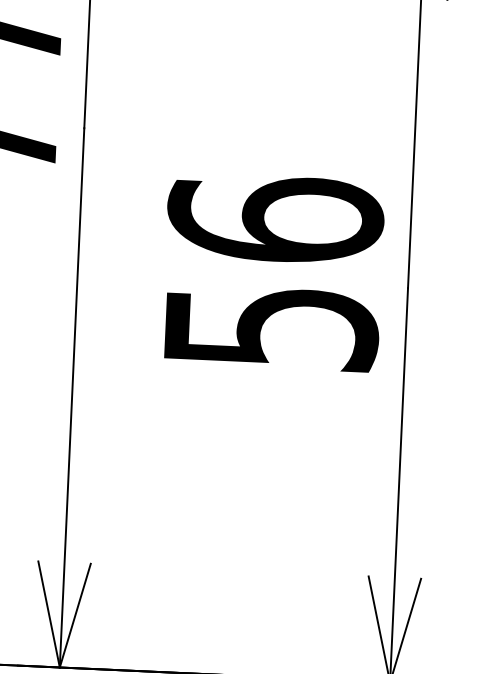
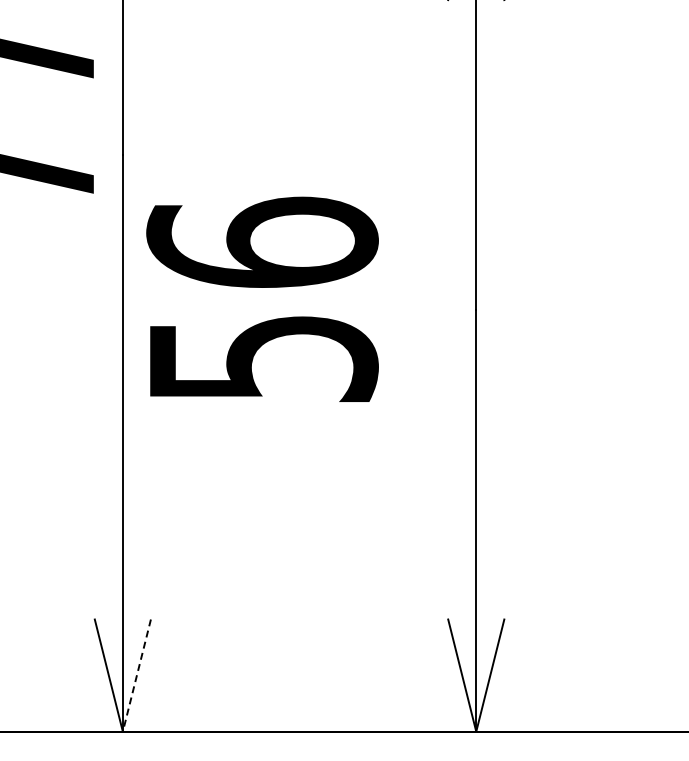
text: (273, 271) -> (262, 298), moved
line: (74, 615) -> (136, 675), solid -> dashed

